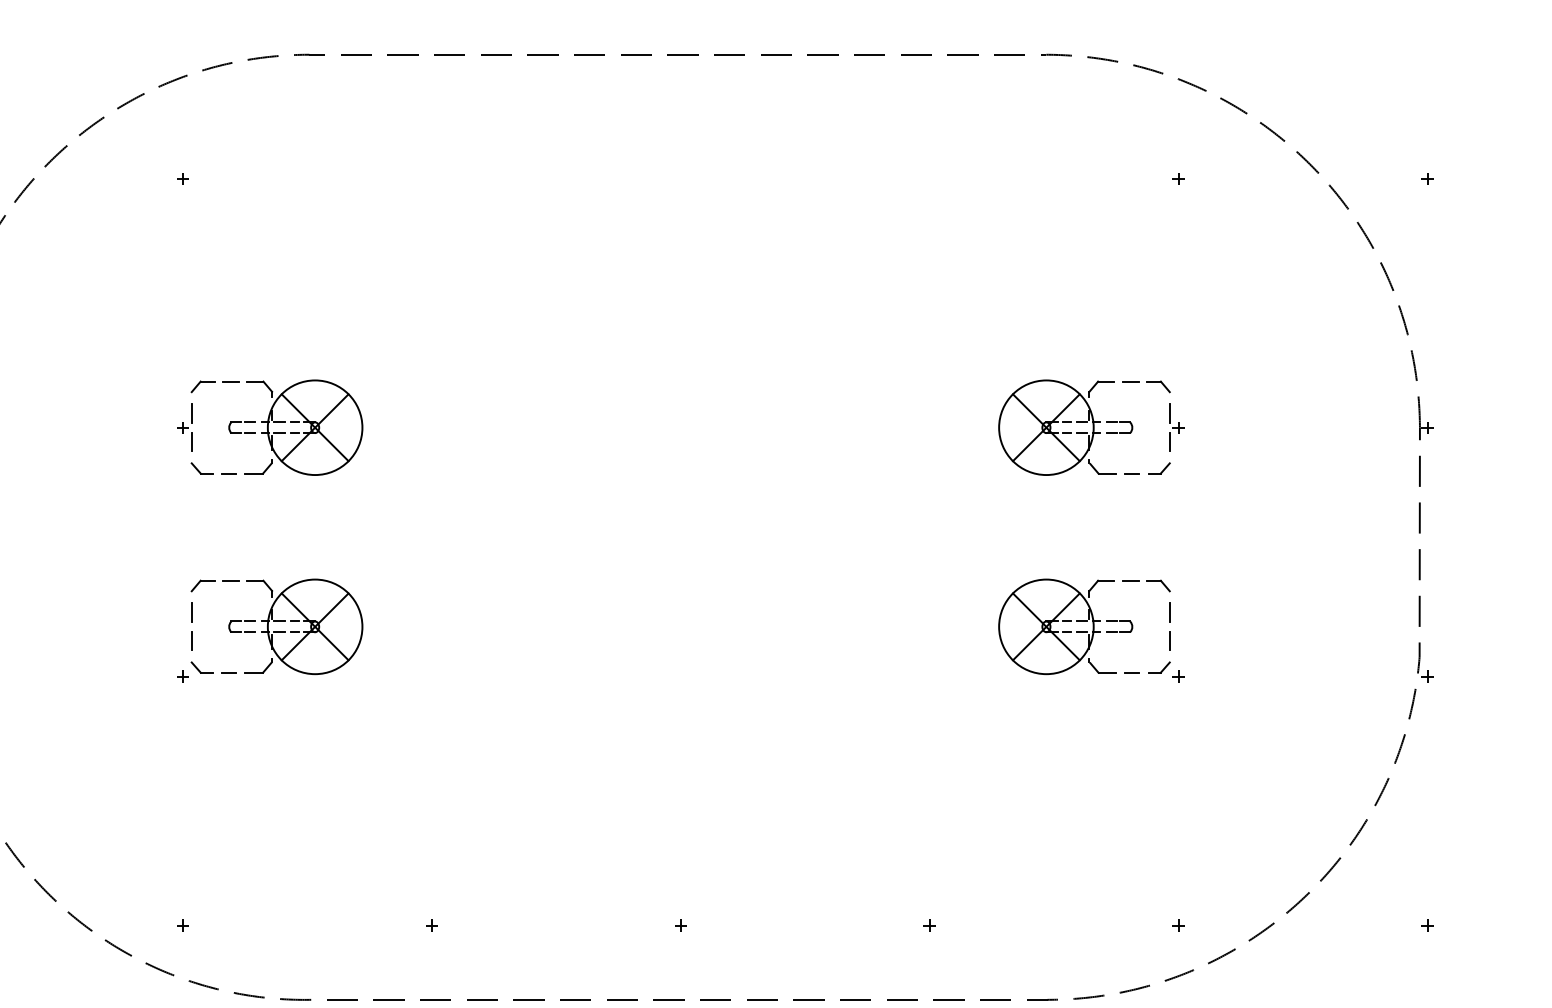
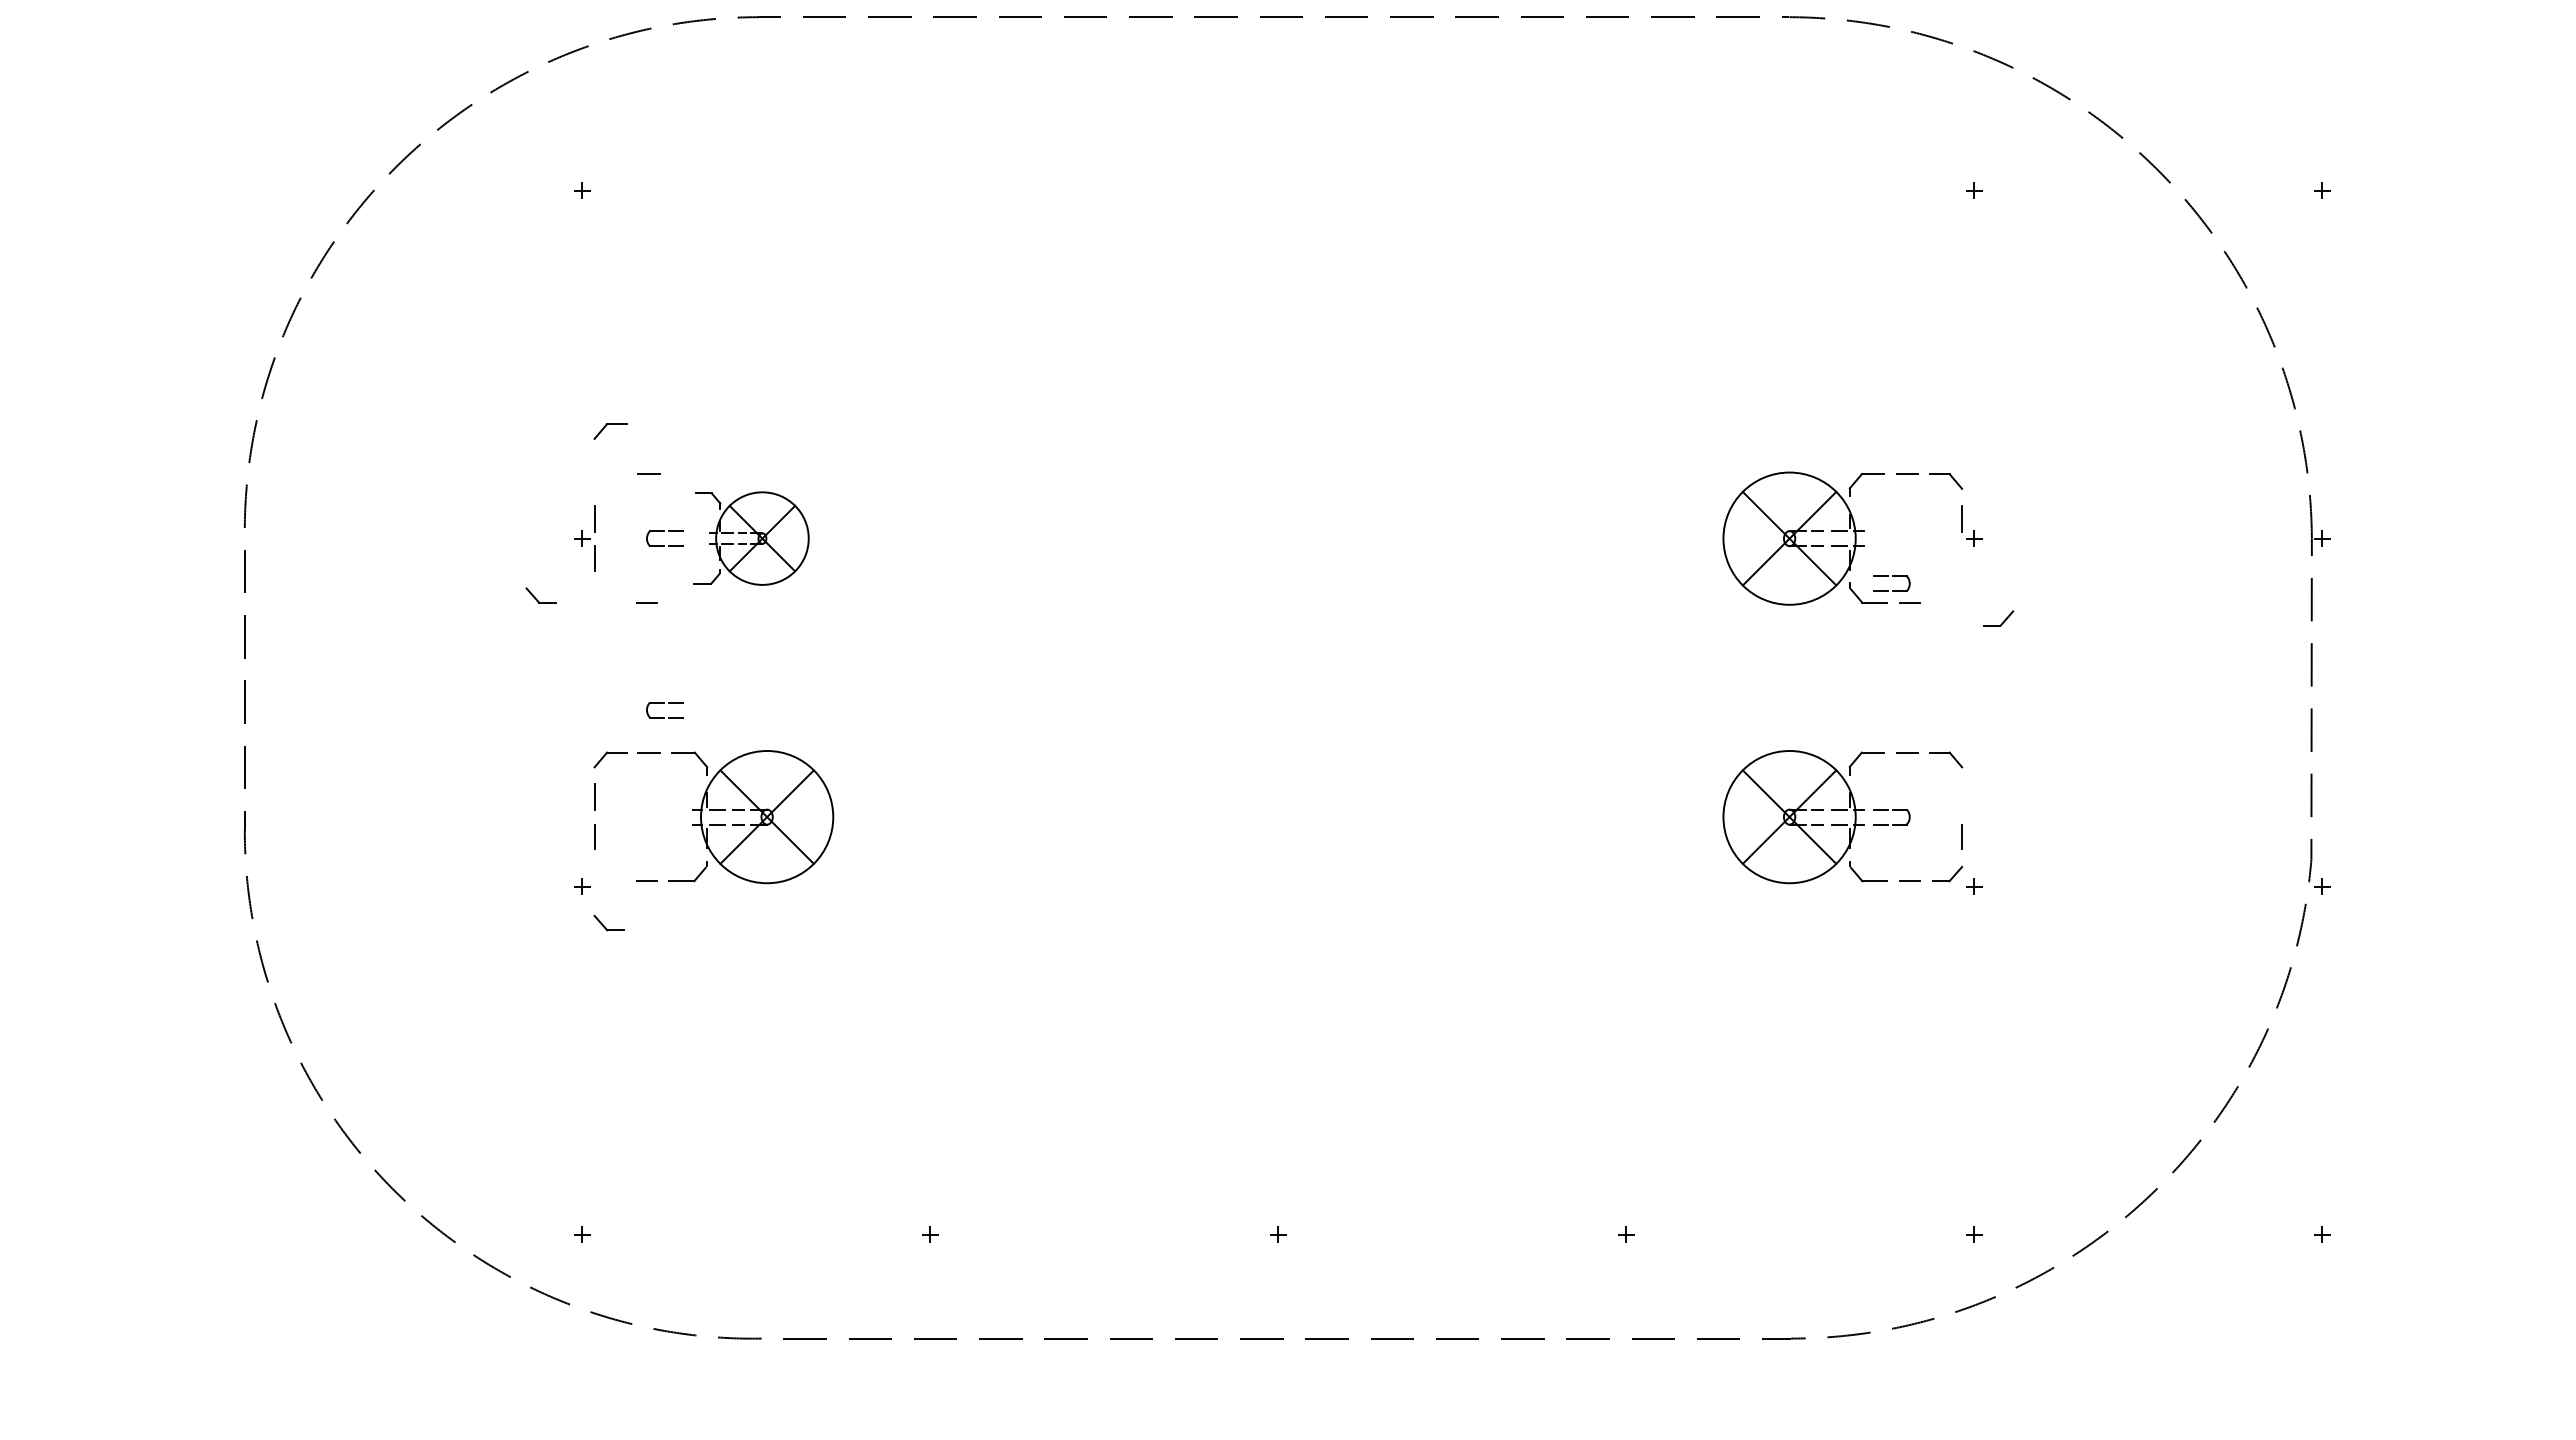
part: (200, 383) -> (606, 426), moved
part: (1120, 422) -> (1892, 576), moved
part: (303, 427) -> (751, 538), size x0.7
line: (1170, 441) -> (1962, 558), removed
part: (201, 468) -> (540, 595), moved
part: (1159, 468) -> (1998, 618), moved
line: (1170, 612) -> (1962, 797), removed
part: (241, 622) -> (664, 703), moved
part: (201, 667) -> (608, 922), moved

